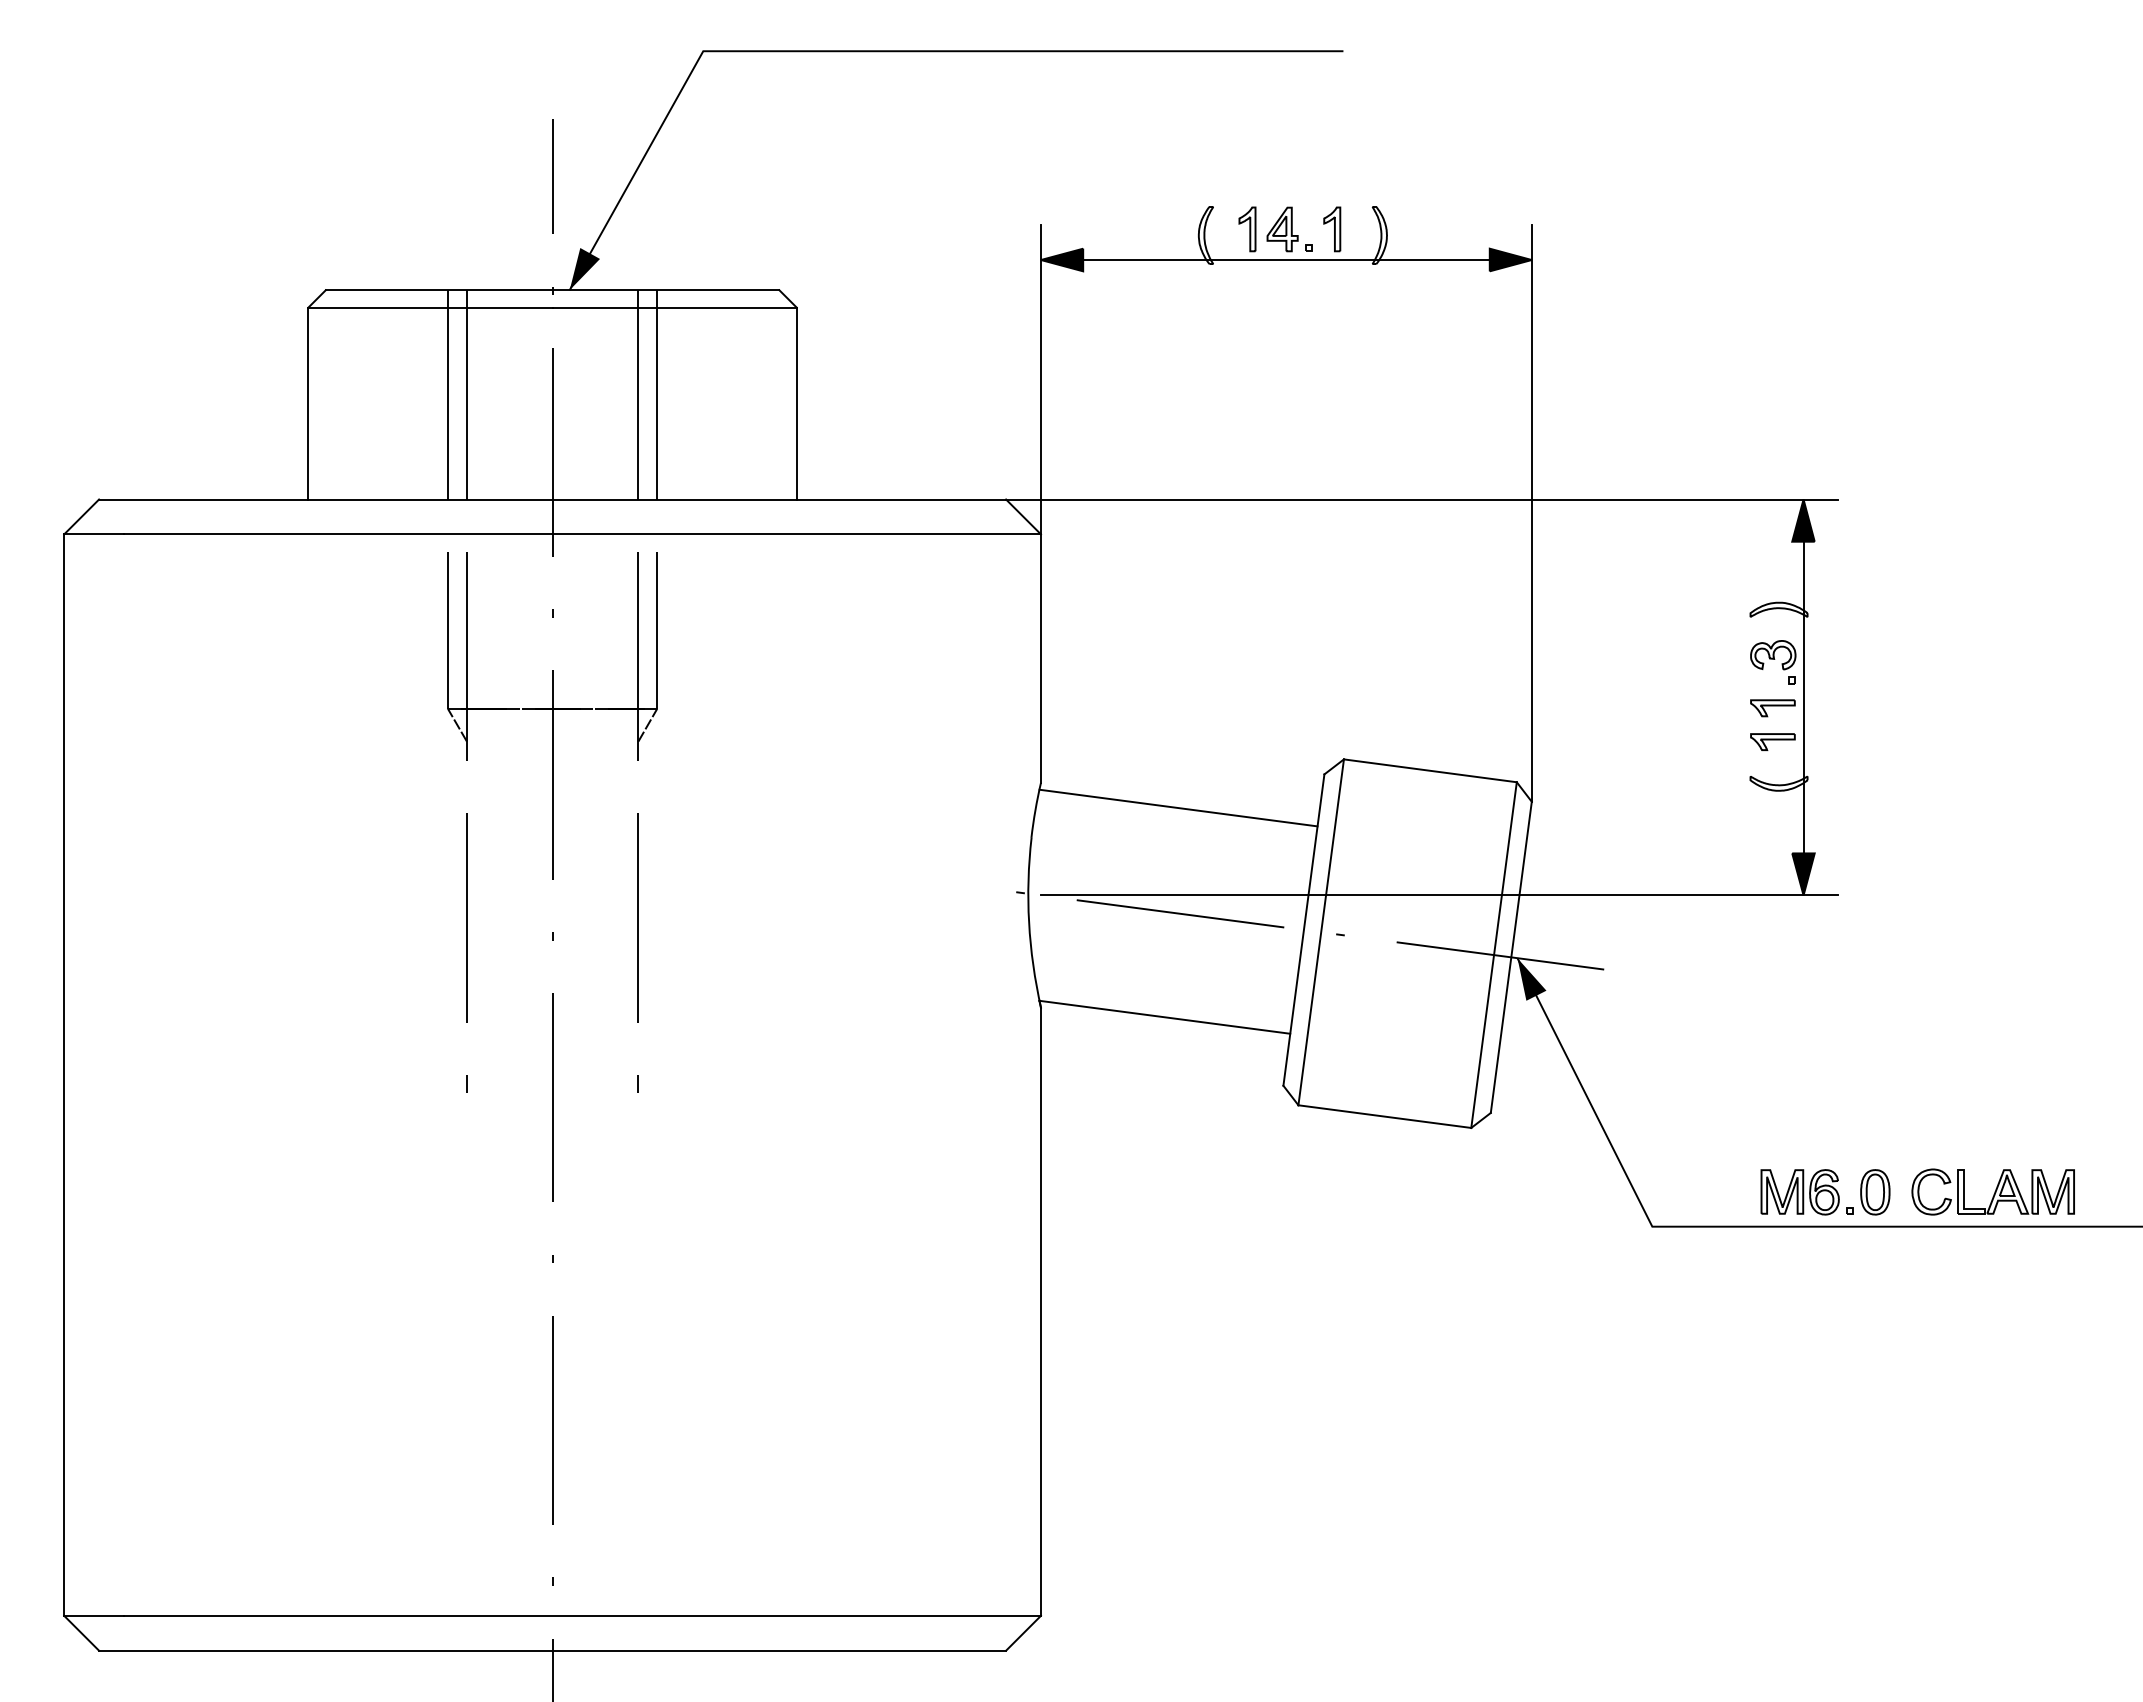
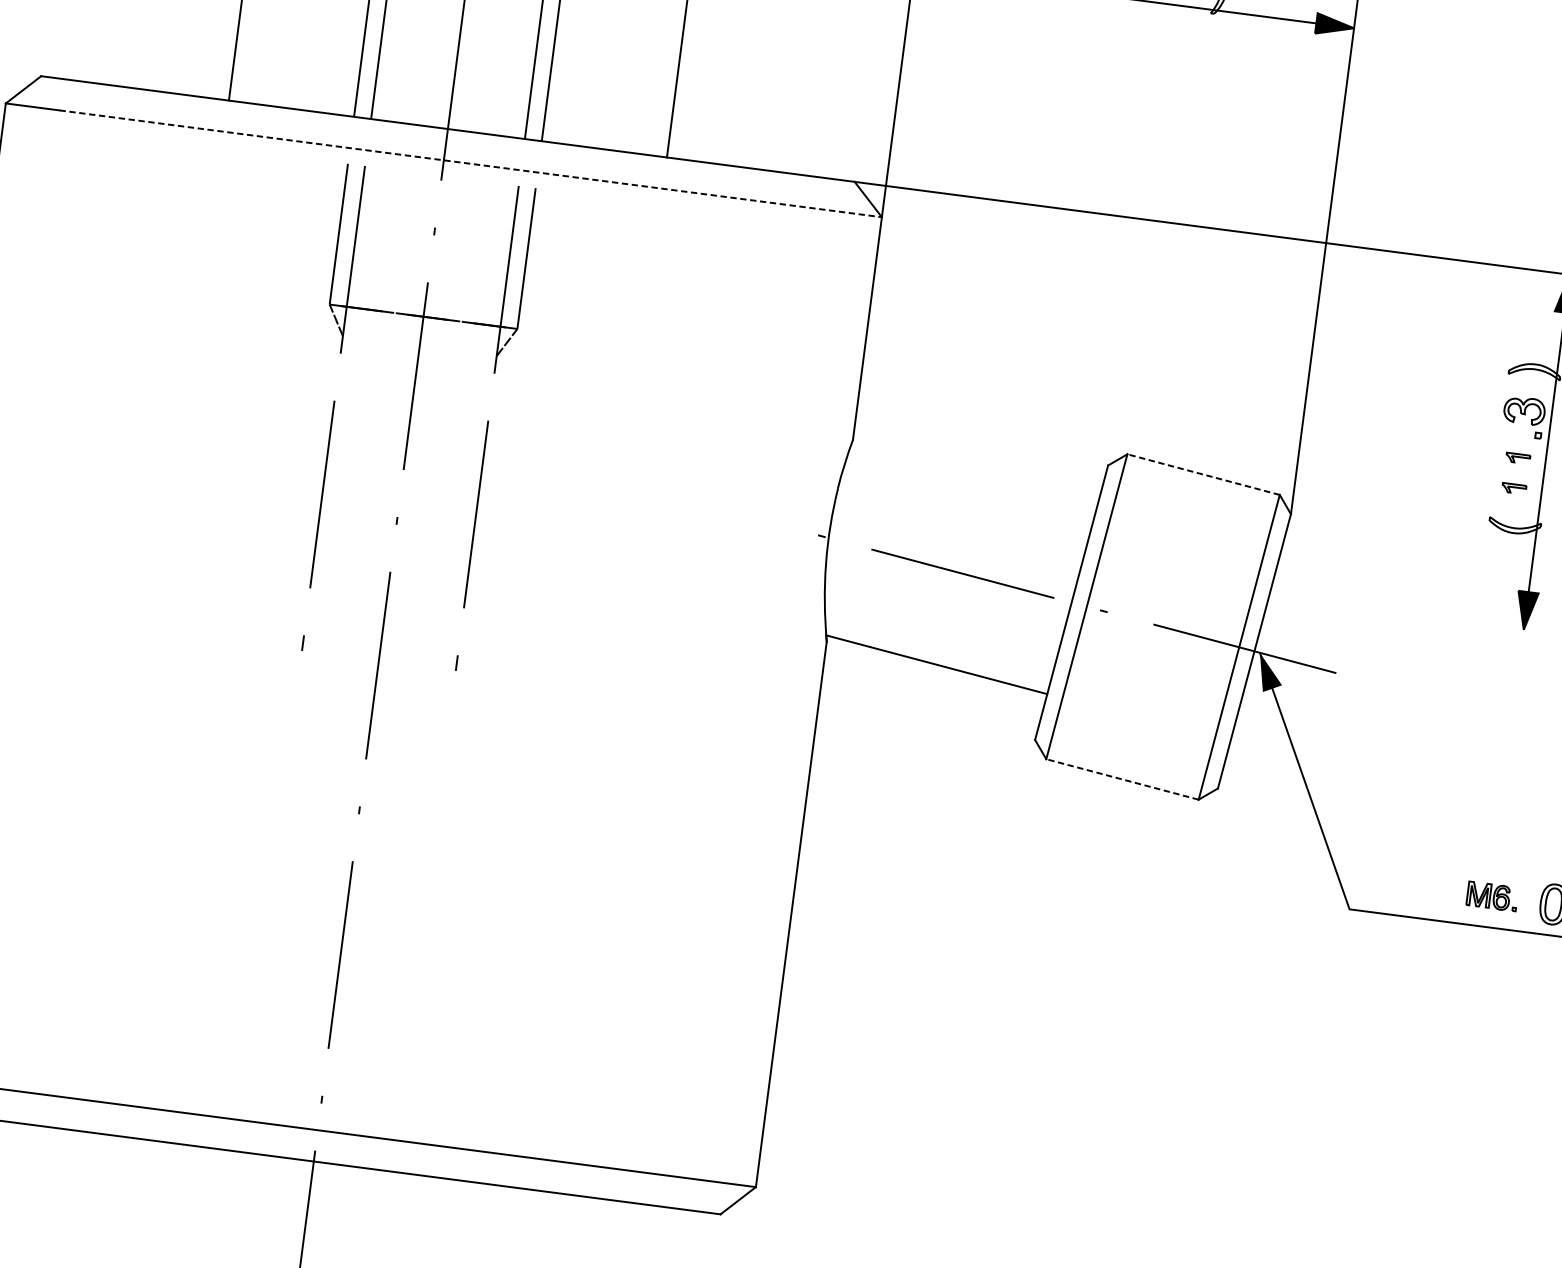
line: (583, 534) -> (471, 164), solid -> dashed
part: (1772, 708) -> (1517, 458), size x0.6
part: (1772, 741) -> (1513, 488), size x0.6
line: (1429, 770) -> (1202, 474), solid -> dashed
line: (1178, 807) -> (973, 478), removed
line: (1439, 895) -> (1197, 587), removed
line: (1384, 1116) -> (1122, 779), solid -> dashed
part: (1806, 1192) -> (1491, 896), size x0.6

